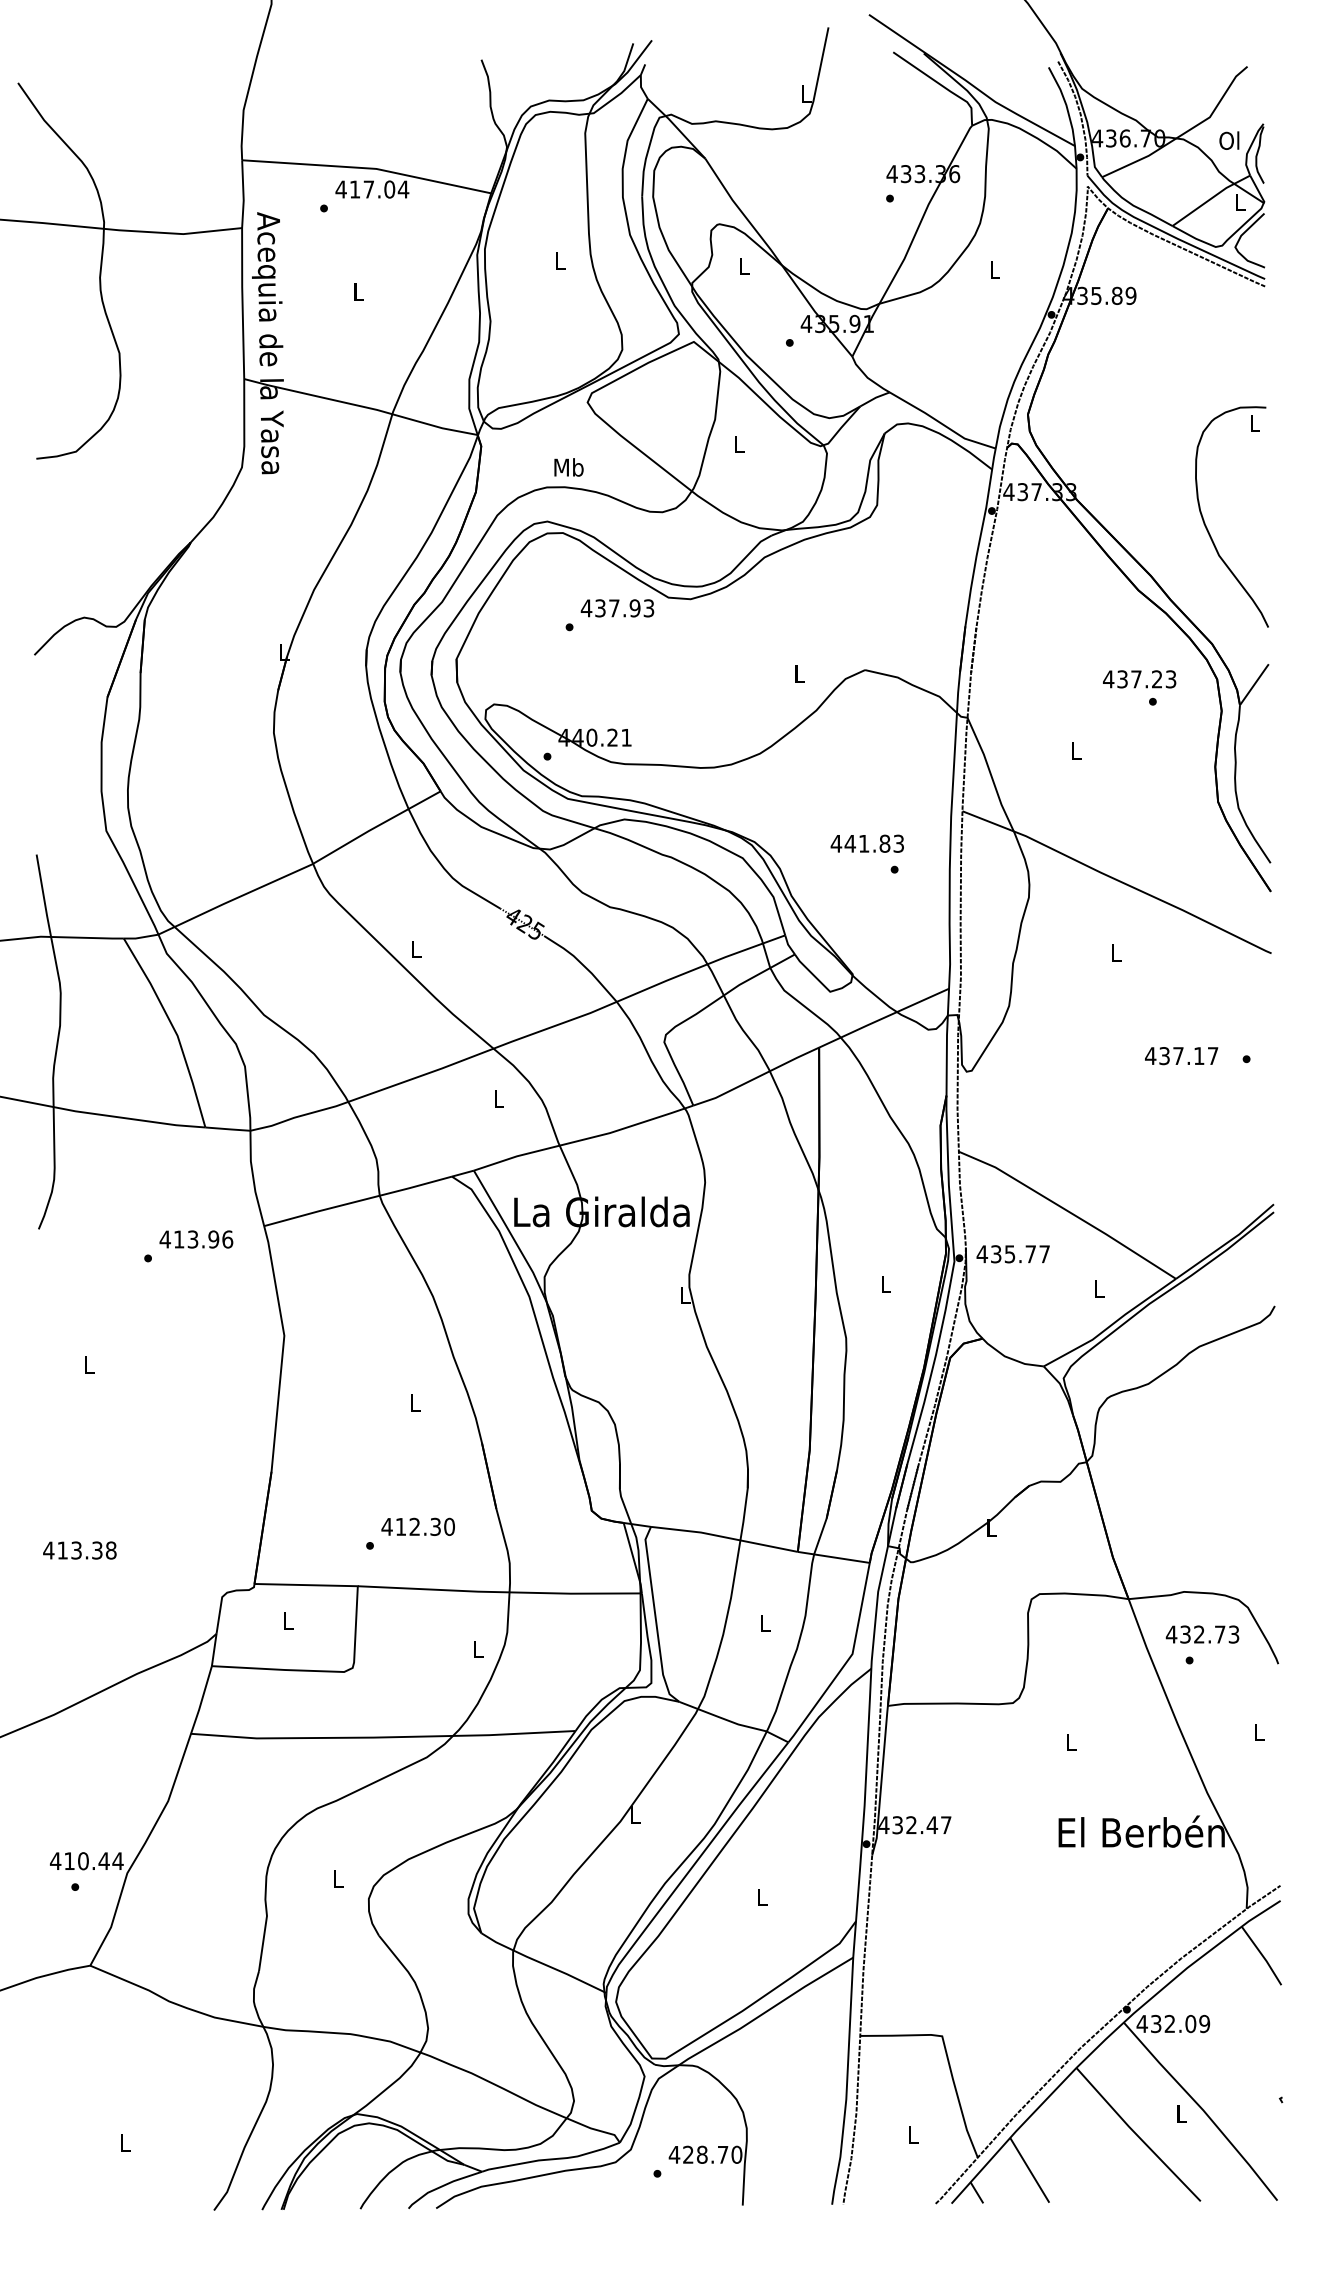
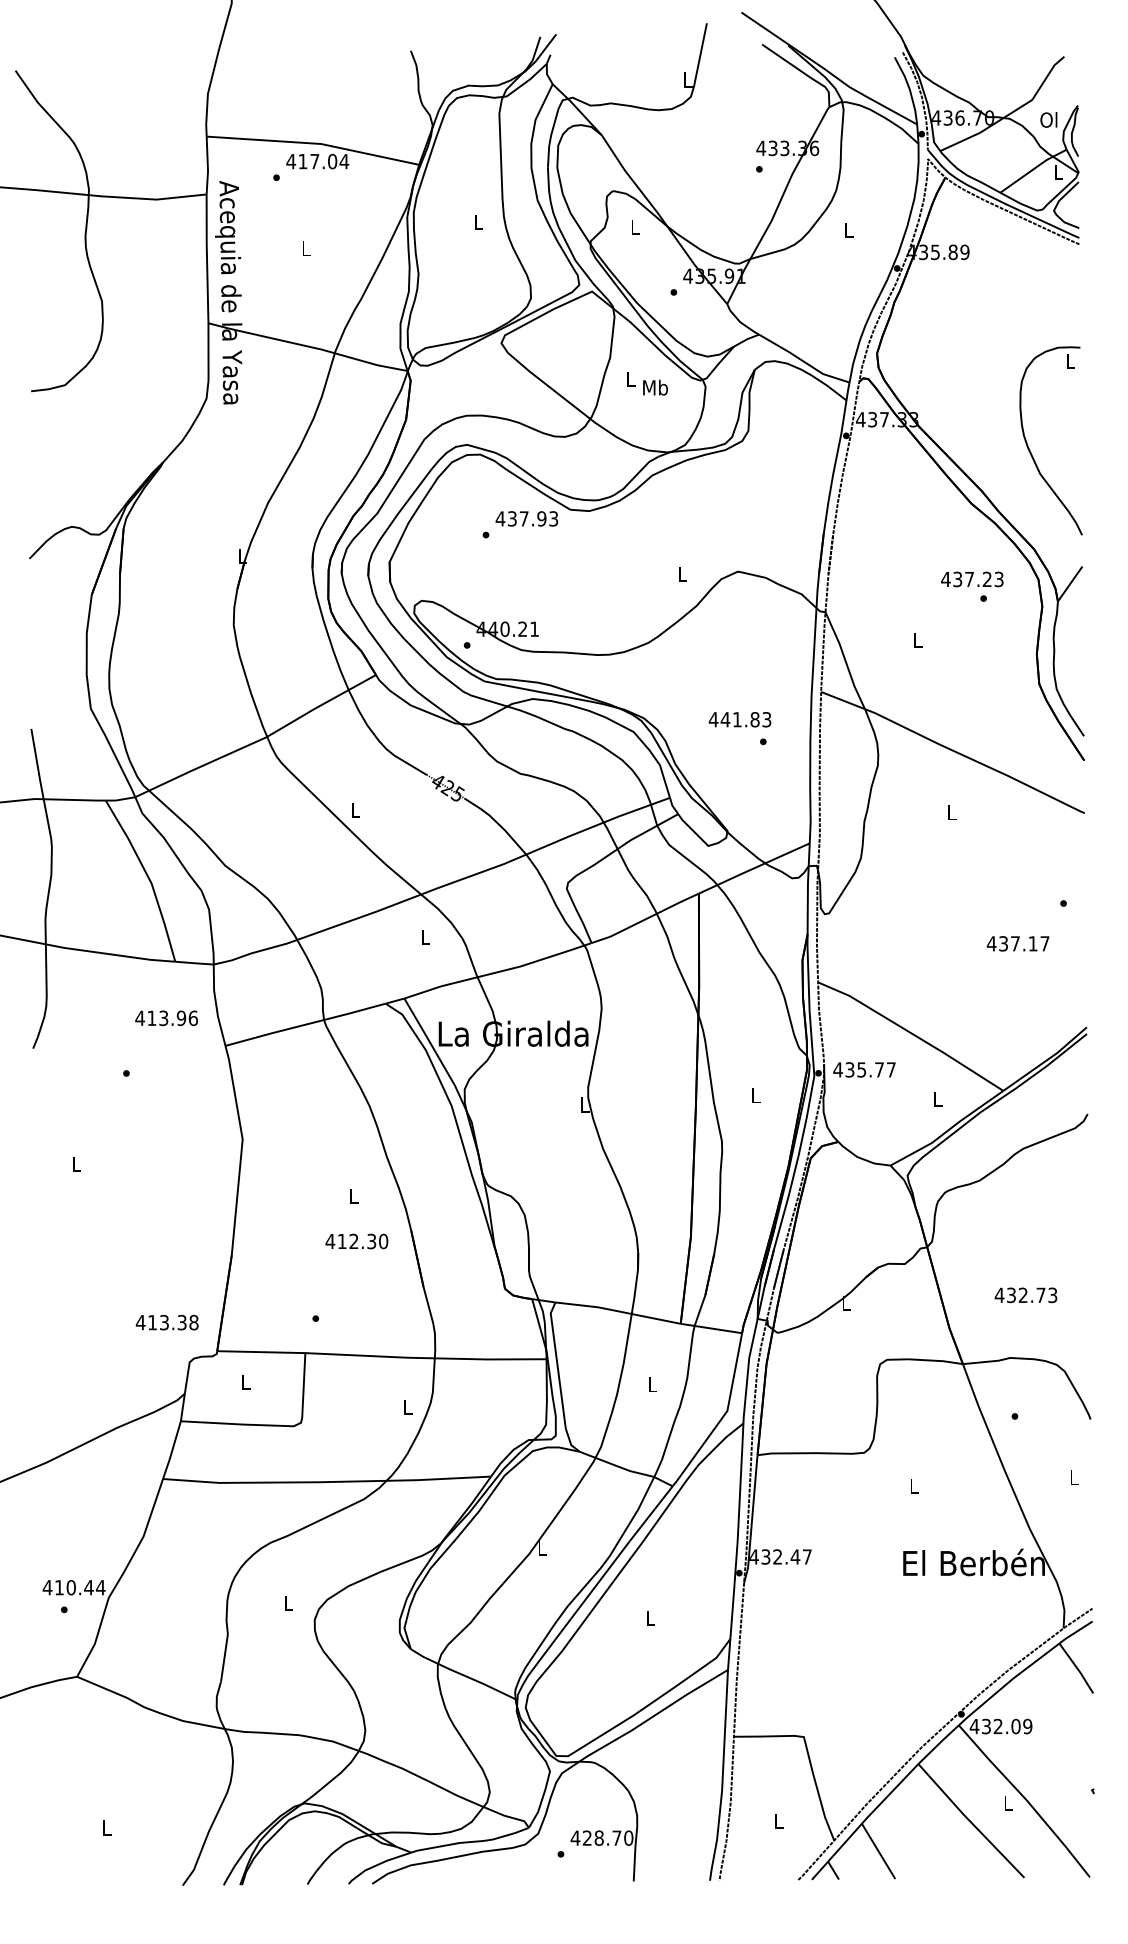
text: (568, 467) -> (655, 387), moved
text: (1180, 1055) -> (1017, 943), moved
text: (196, 1239) -> (166, 1018), moved
text: (417, 1526) -> (356, 1241), moved
text: (79, 1550) -> (166, 1322), moved
text: (1201, 1634) -> (1025, 1295), moved

